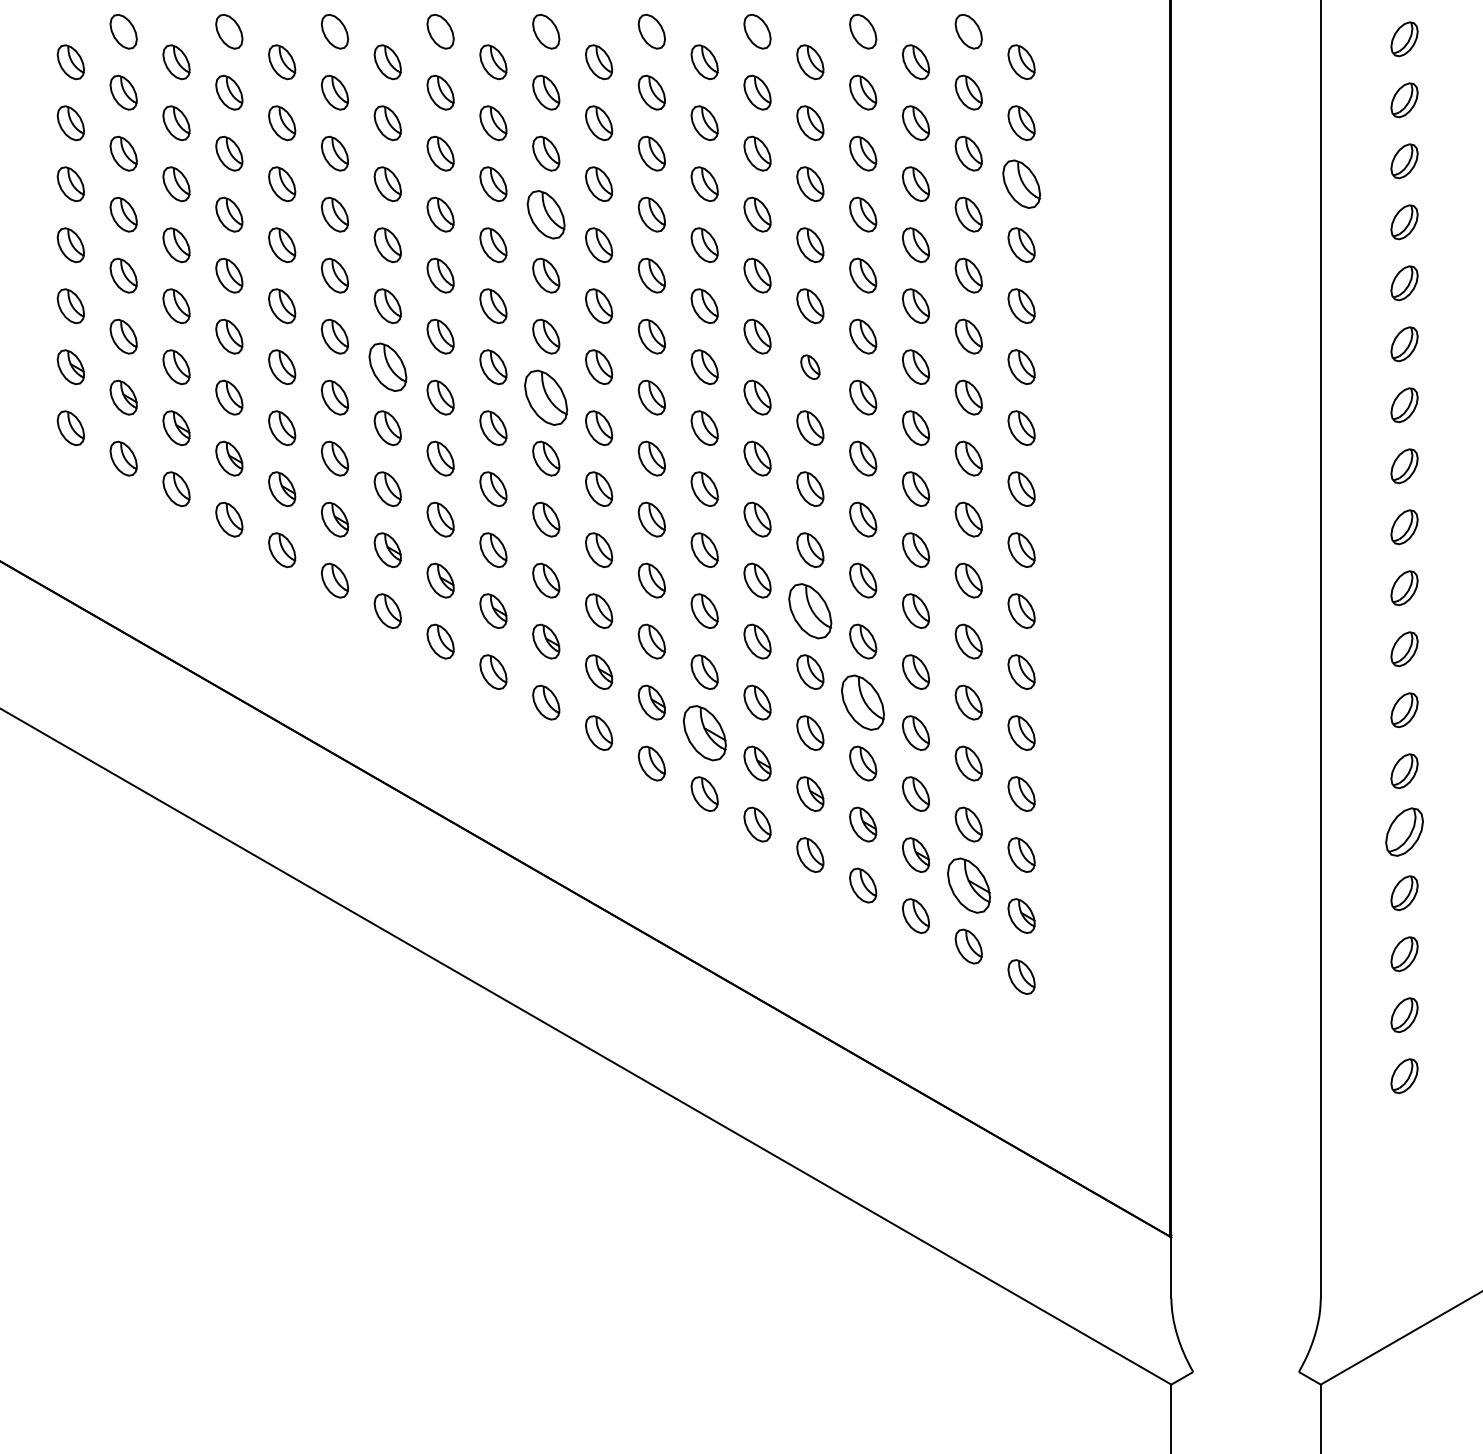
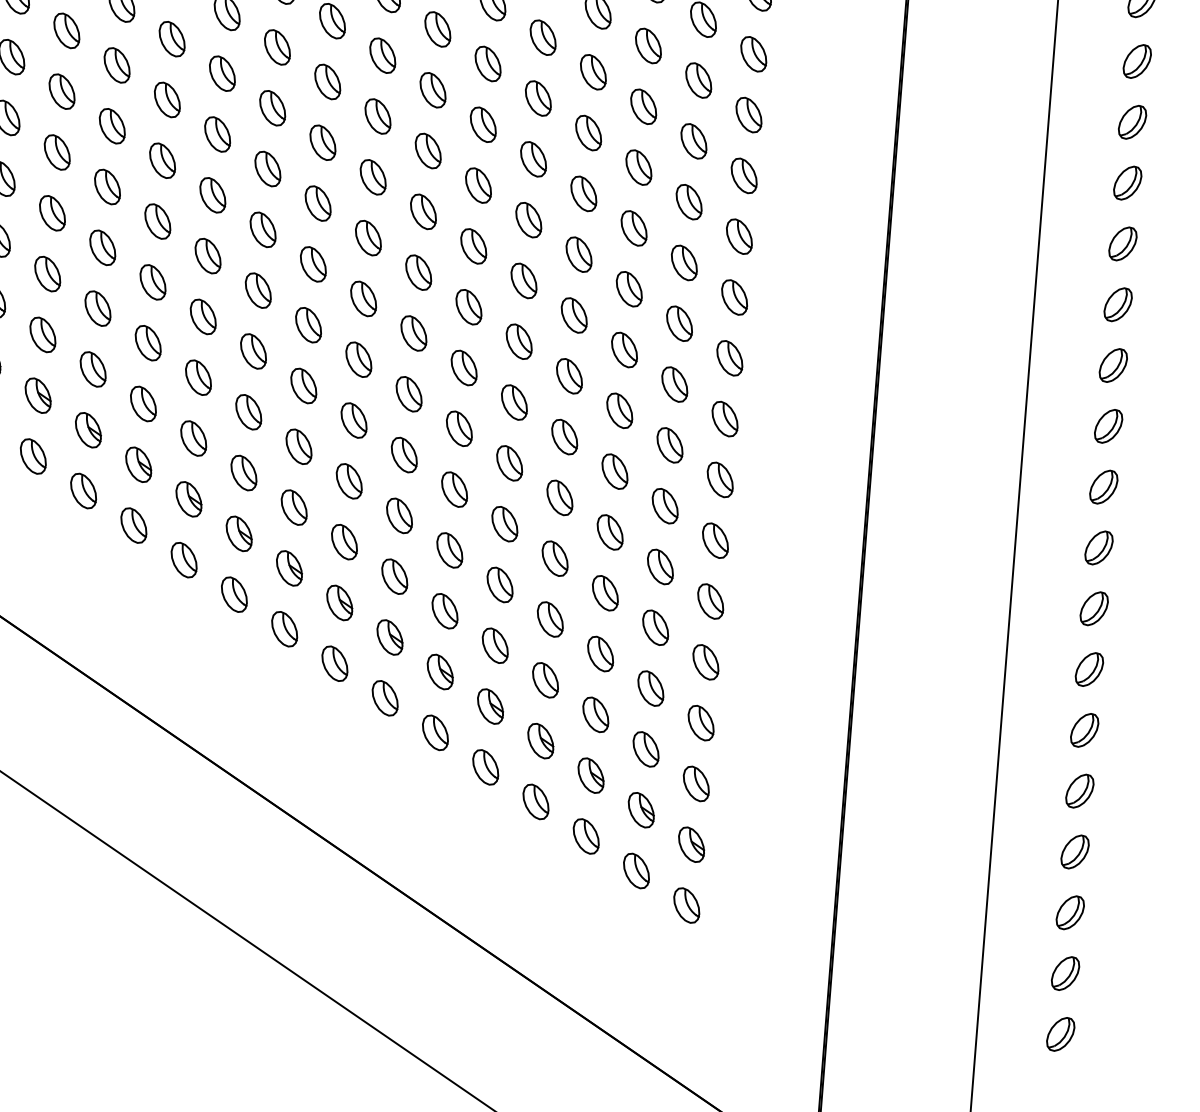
part: (1021, 183) -> (748, 114), size x0.71
part: (546, 214) -> (272, 108), size x0.71
part: (387, 366) -> (102, 247), size x0.71
part: (810, 367) -> (524, 281), size x1.43
part: (546, 397) -> (258, 290), size x0.62
part: (810, 610) -> (505, 523), size x0.62
part: (863, 702) -> (550, 619), size x0.62
part: (704, 732) -> (389, 636), size x0.62
part: (1404, 832) -> (1079, 791), size x0.71
part: (968, 885) -> (641, 810), size x0.62

